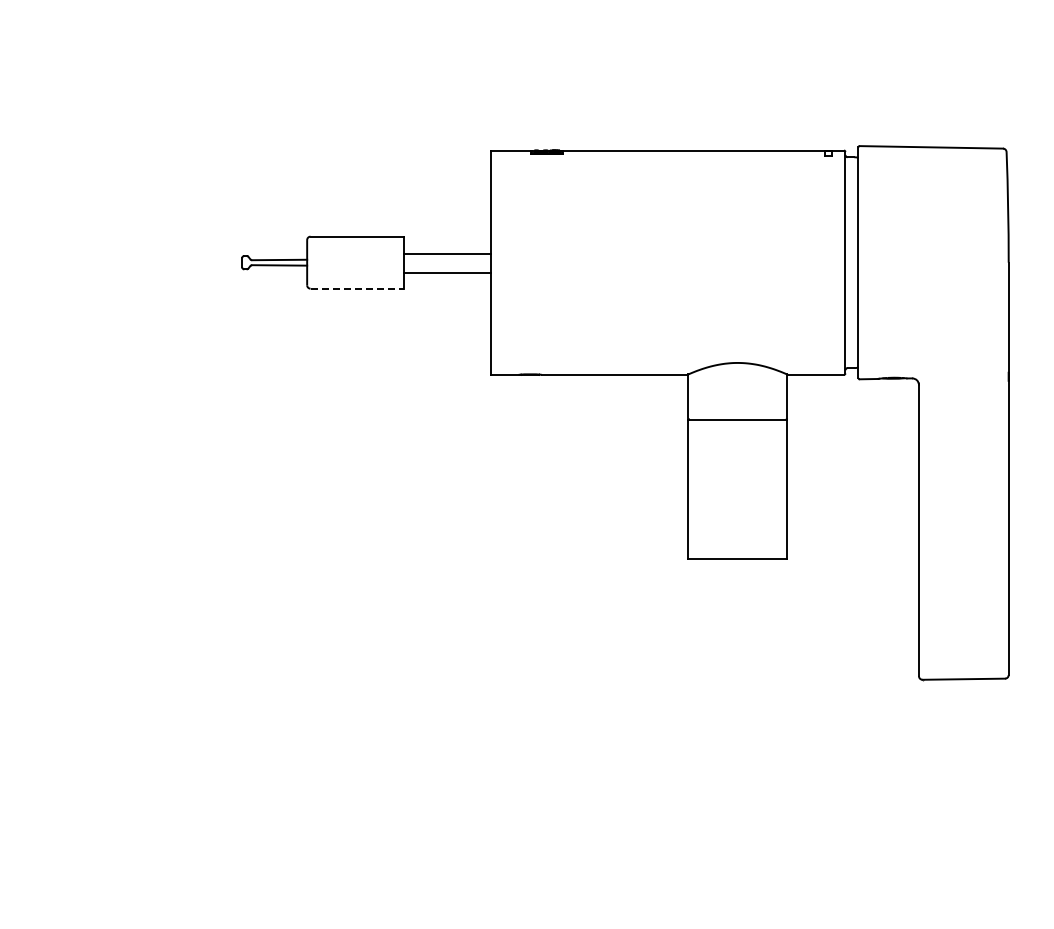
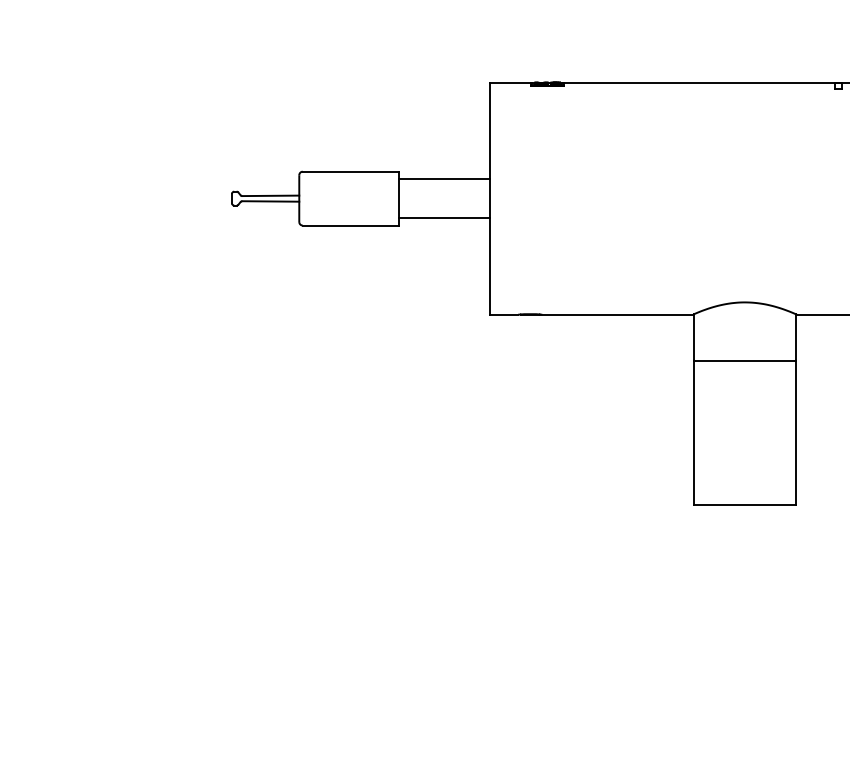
line: (447, 253) -> (444, 218), moved
line: (447, 272) -> (444, 178), moved
line: (357, 288) -> (351, 225), dashed -> solid

